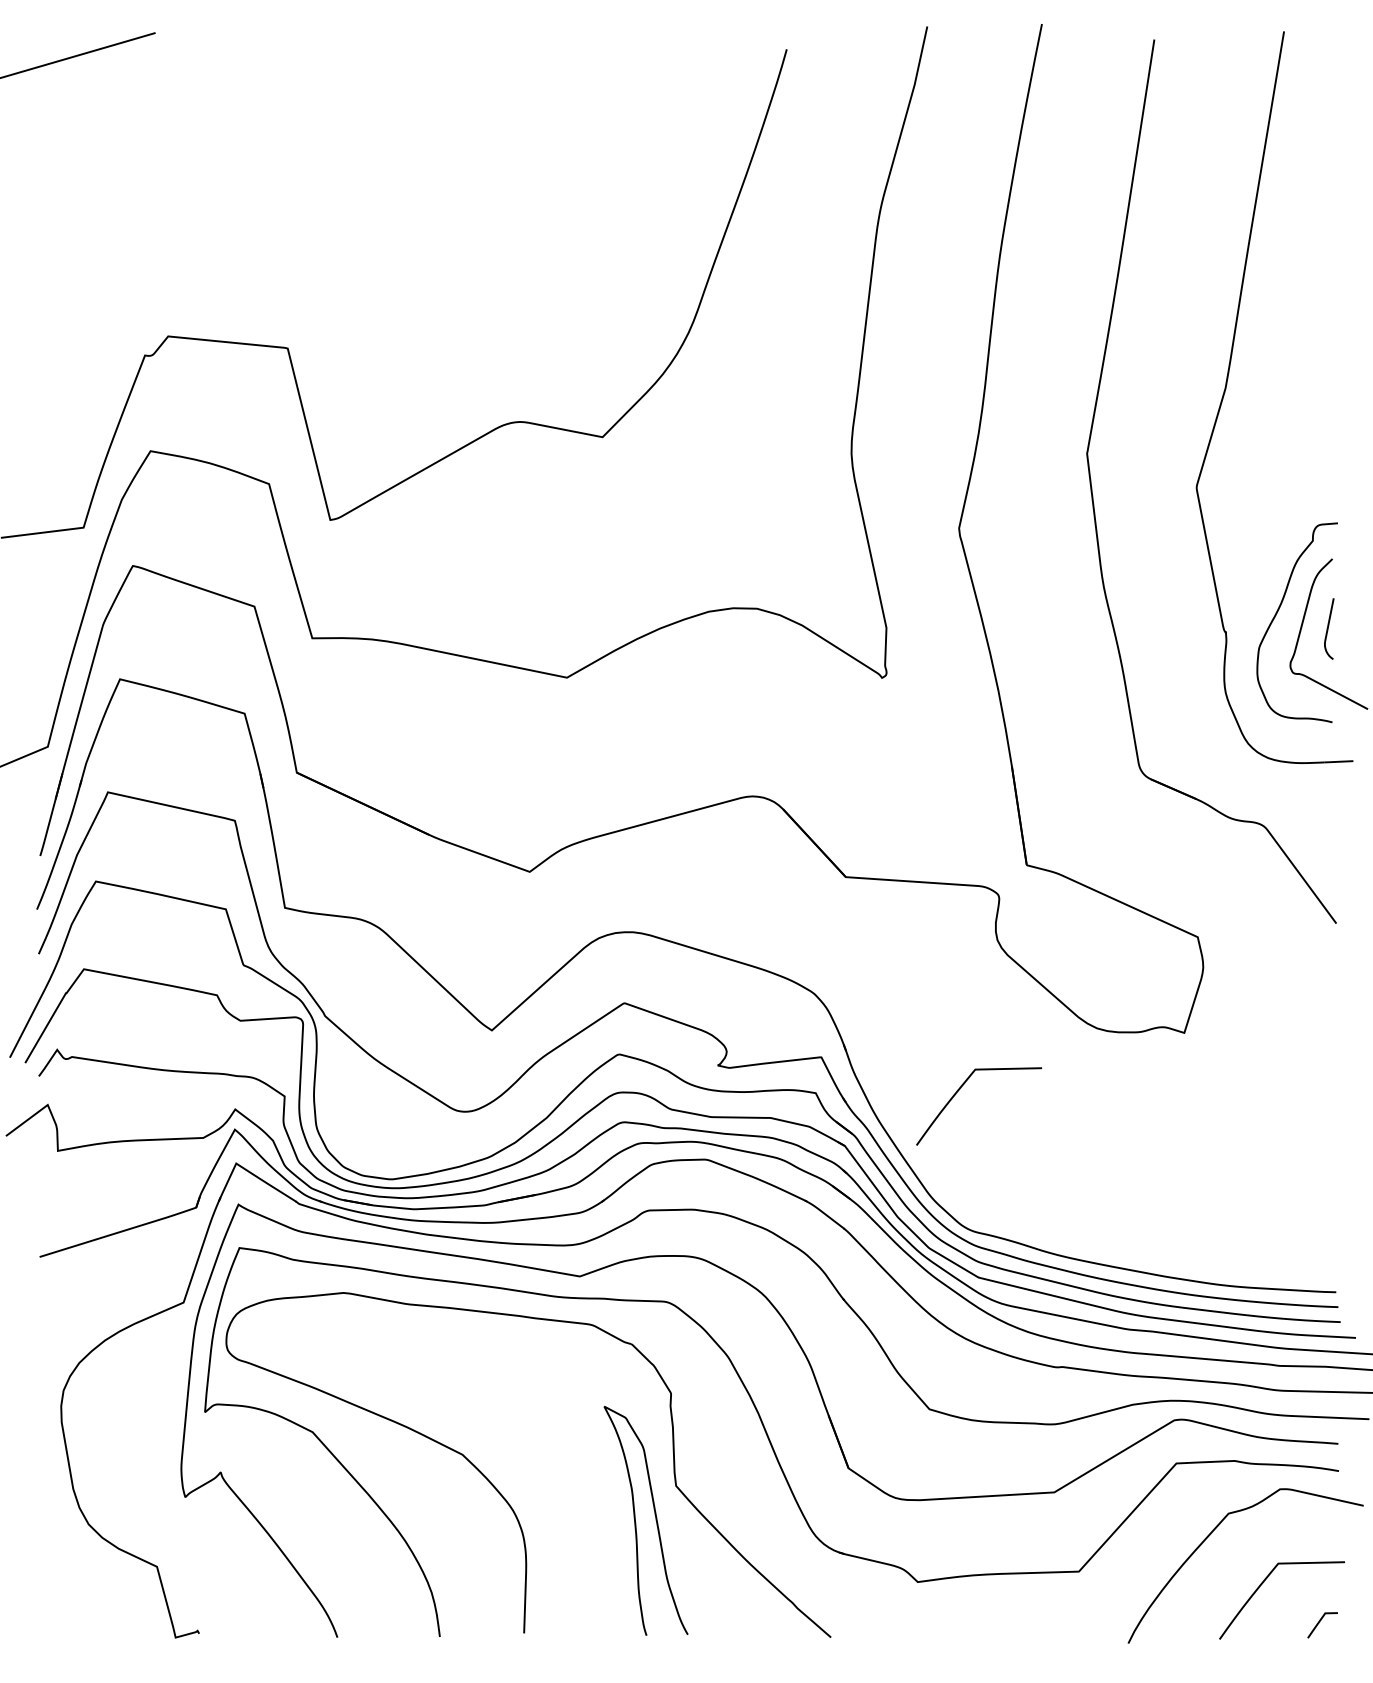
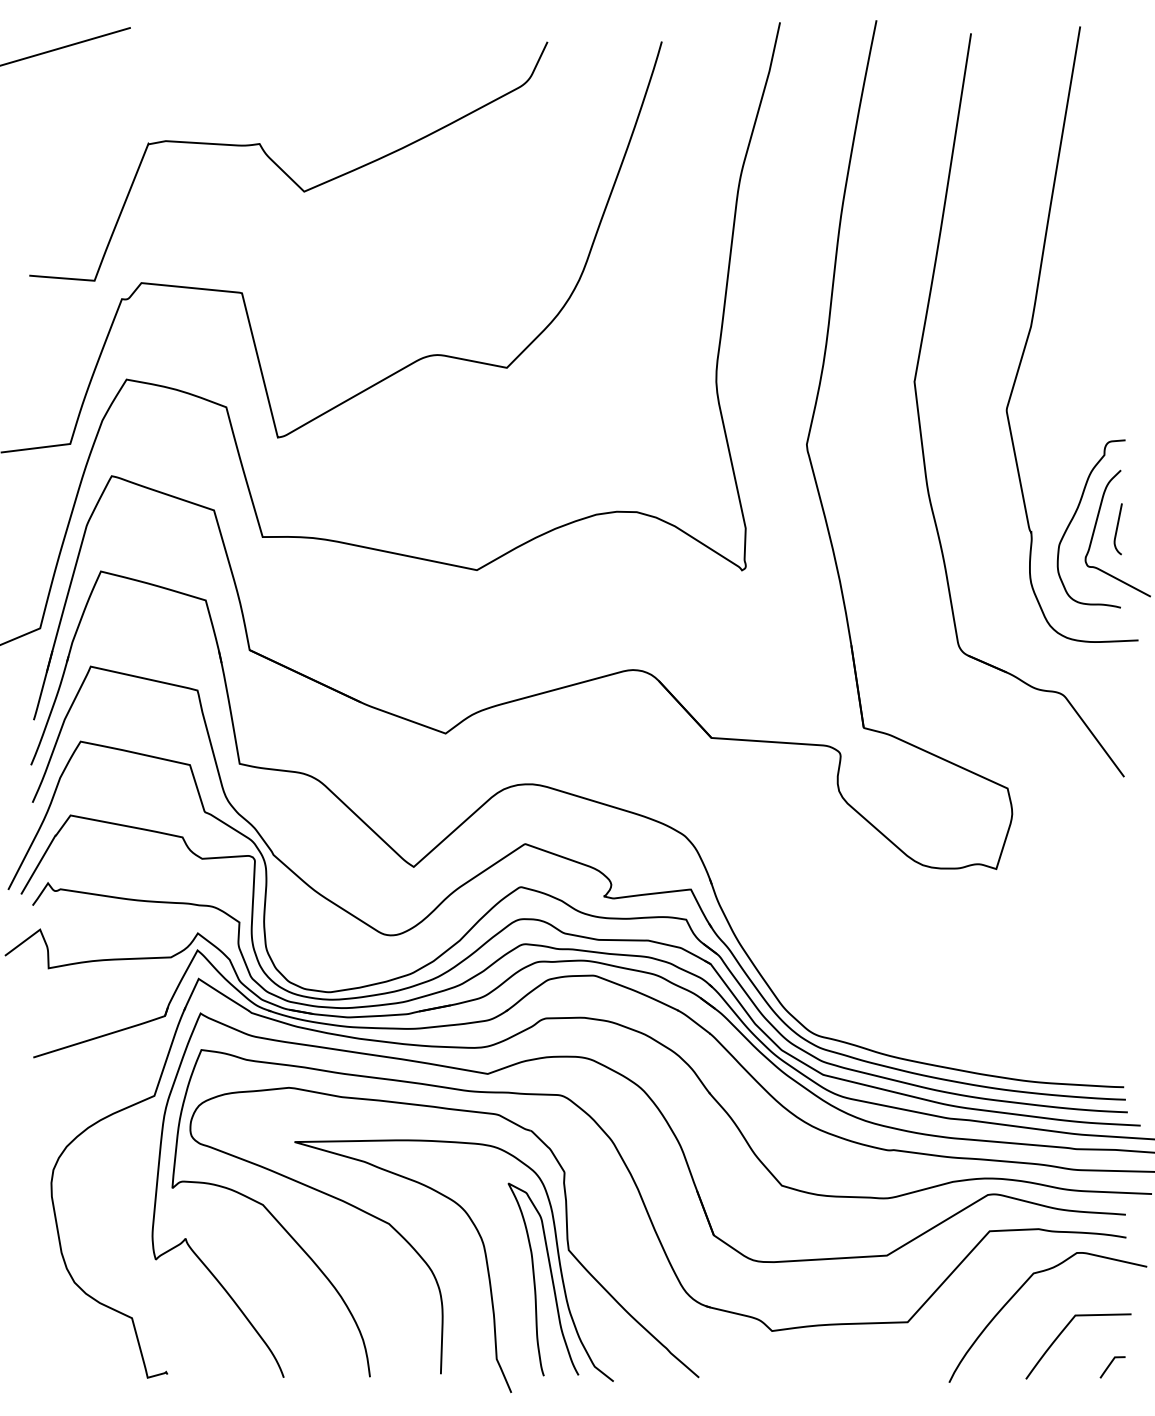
curve: (335, 200) -> (282, 168), added
curve: (961, 1088) -> (808, 915), removed
part: (577, 1499) -> (485, 1261), added

